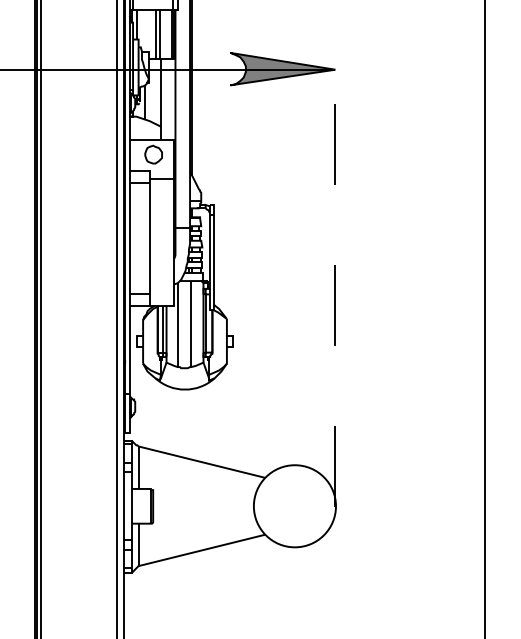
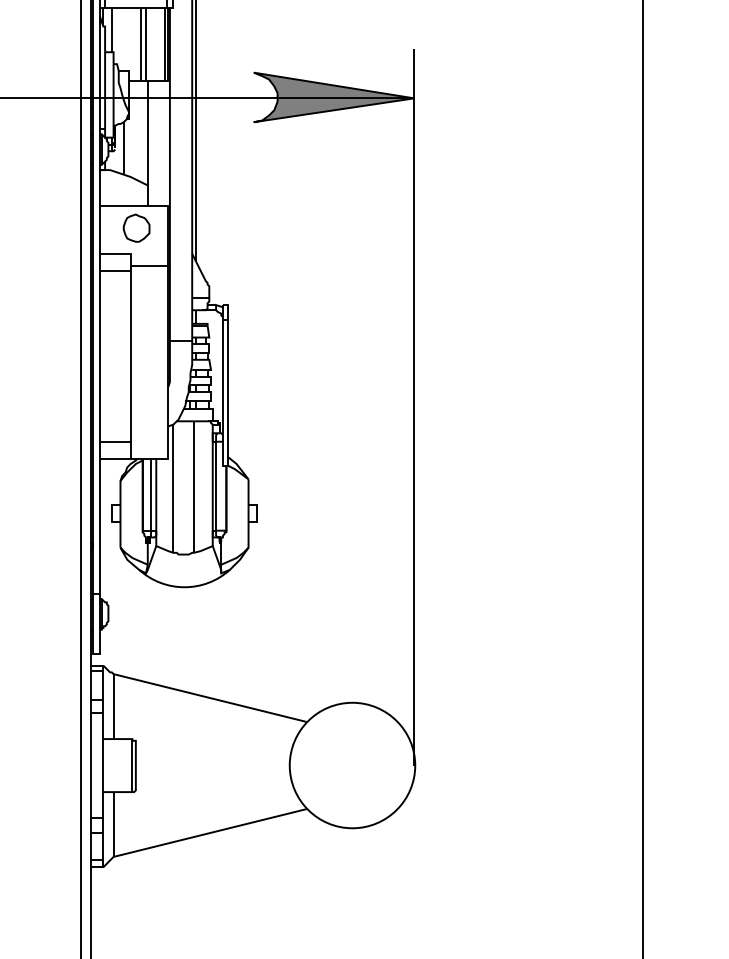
line: (335, 272) -> (414, 408), dashed -> solid

